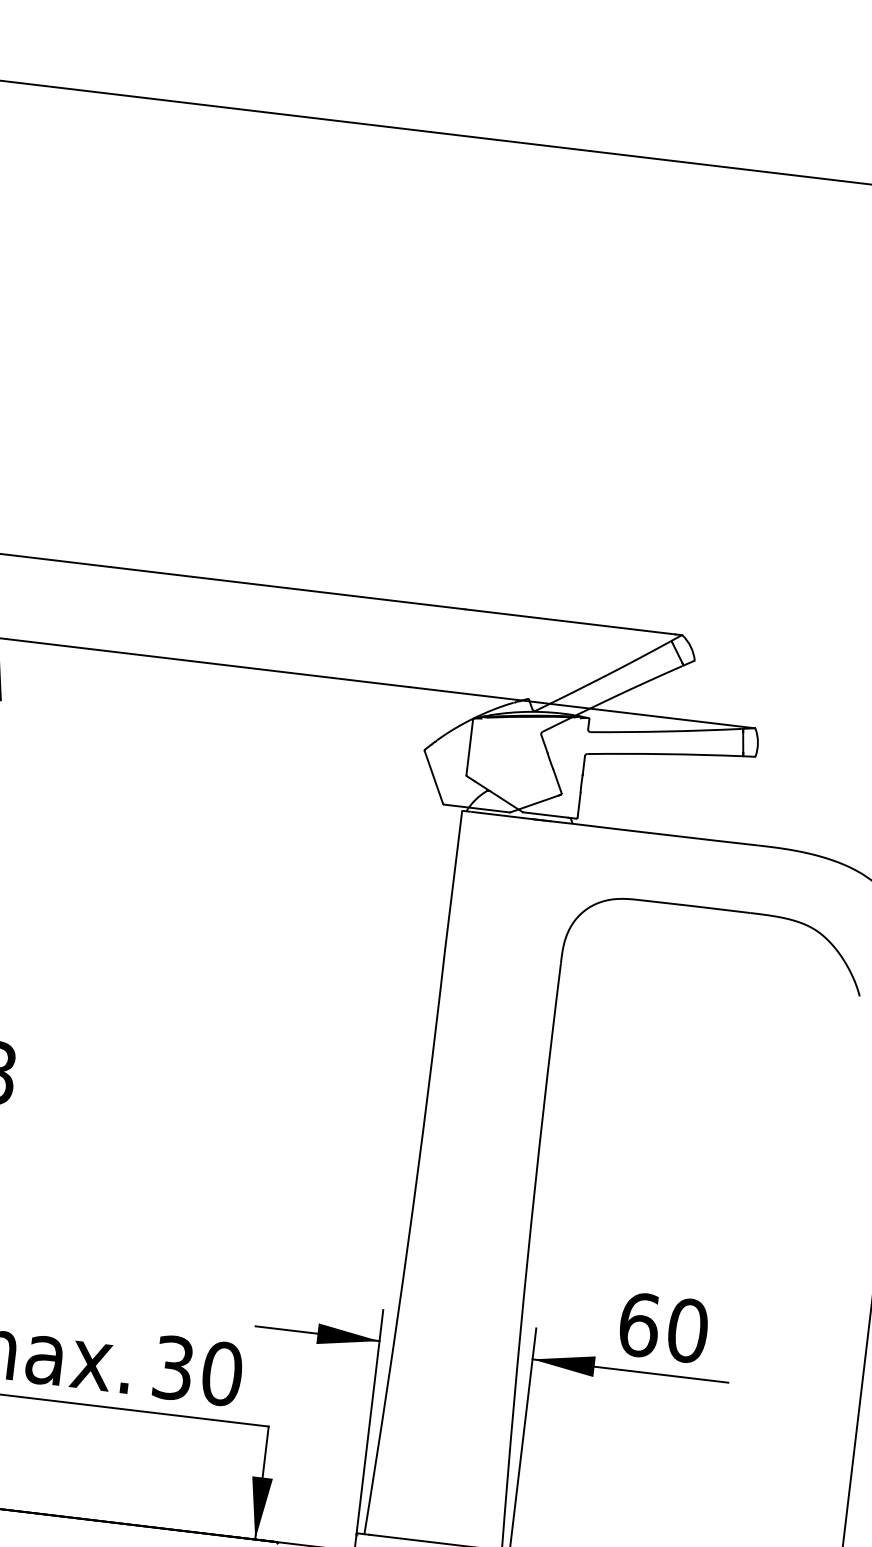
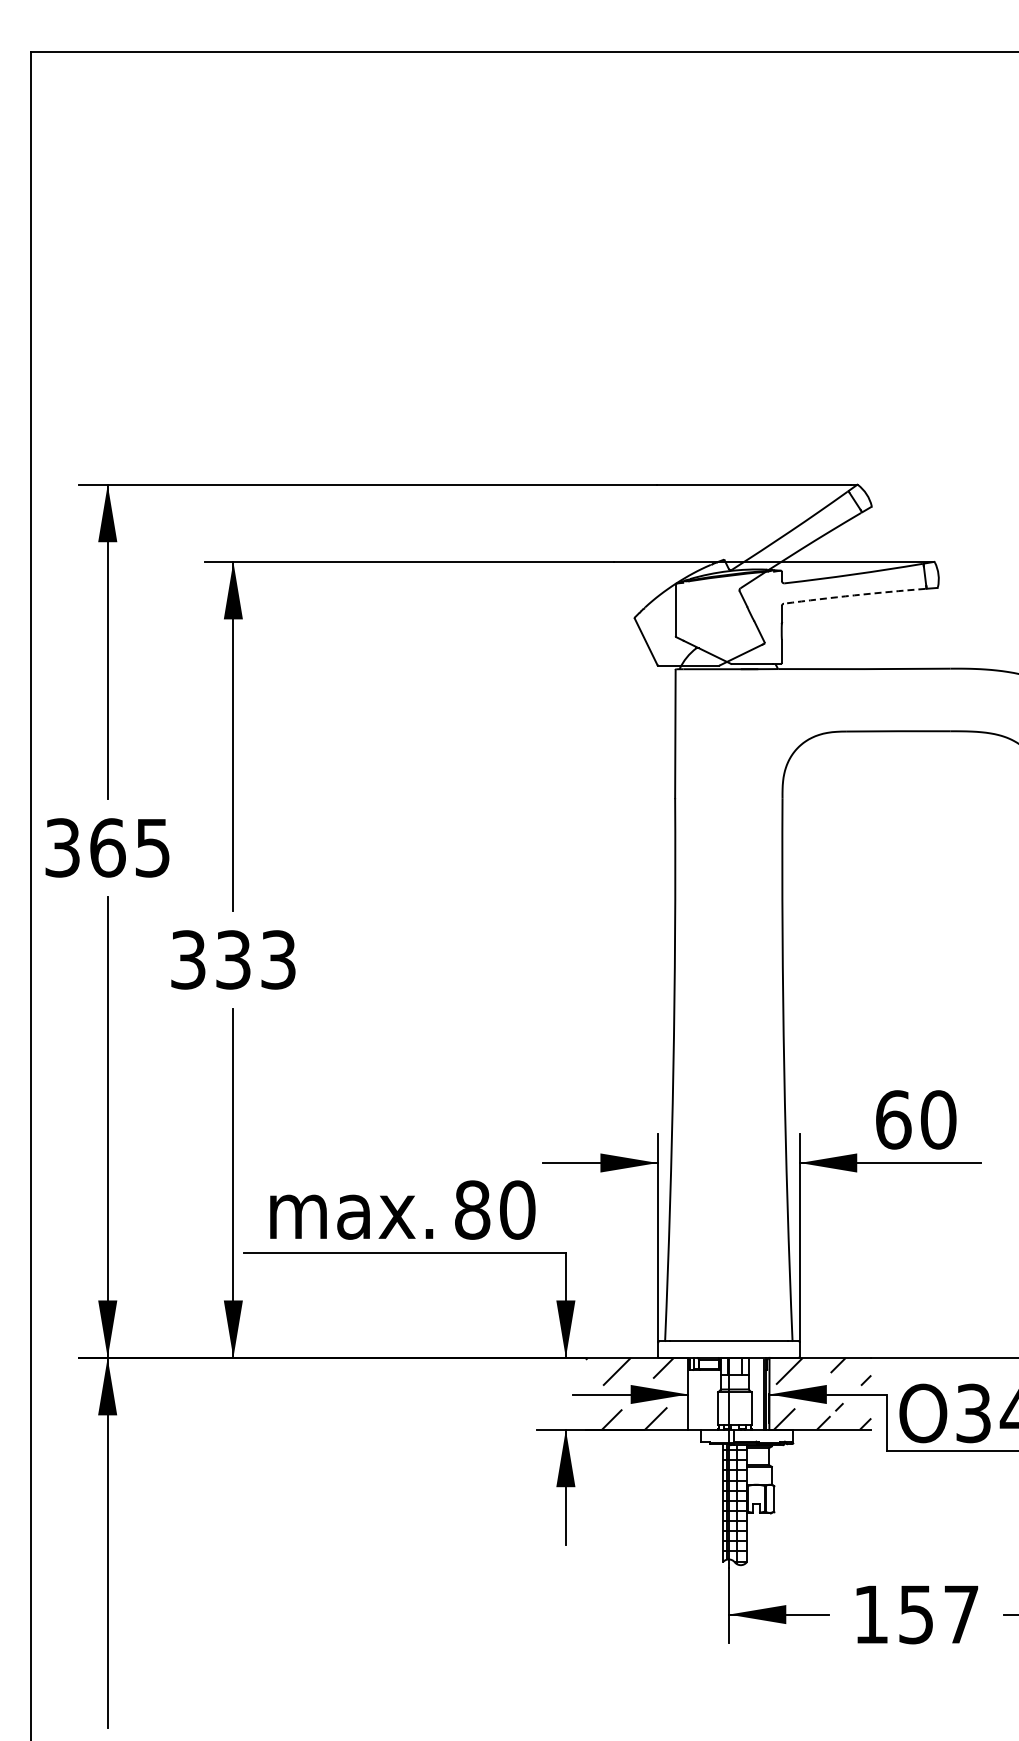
arc: (664, 754) -> (854, 595), solid -> dashed
text: (173, 1367) -> (472, 1209), 30 -> 80

